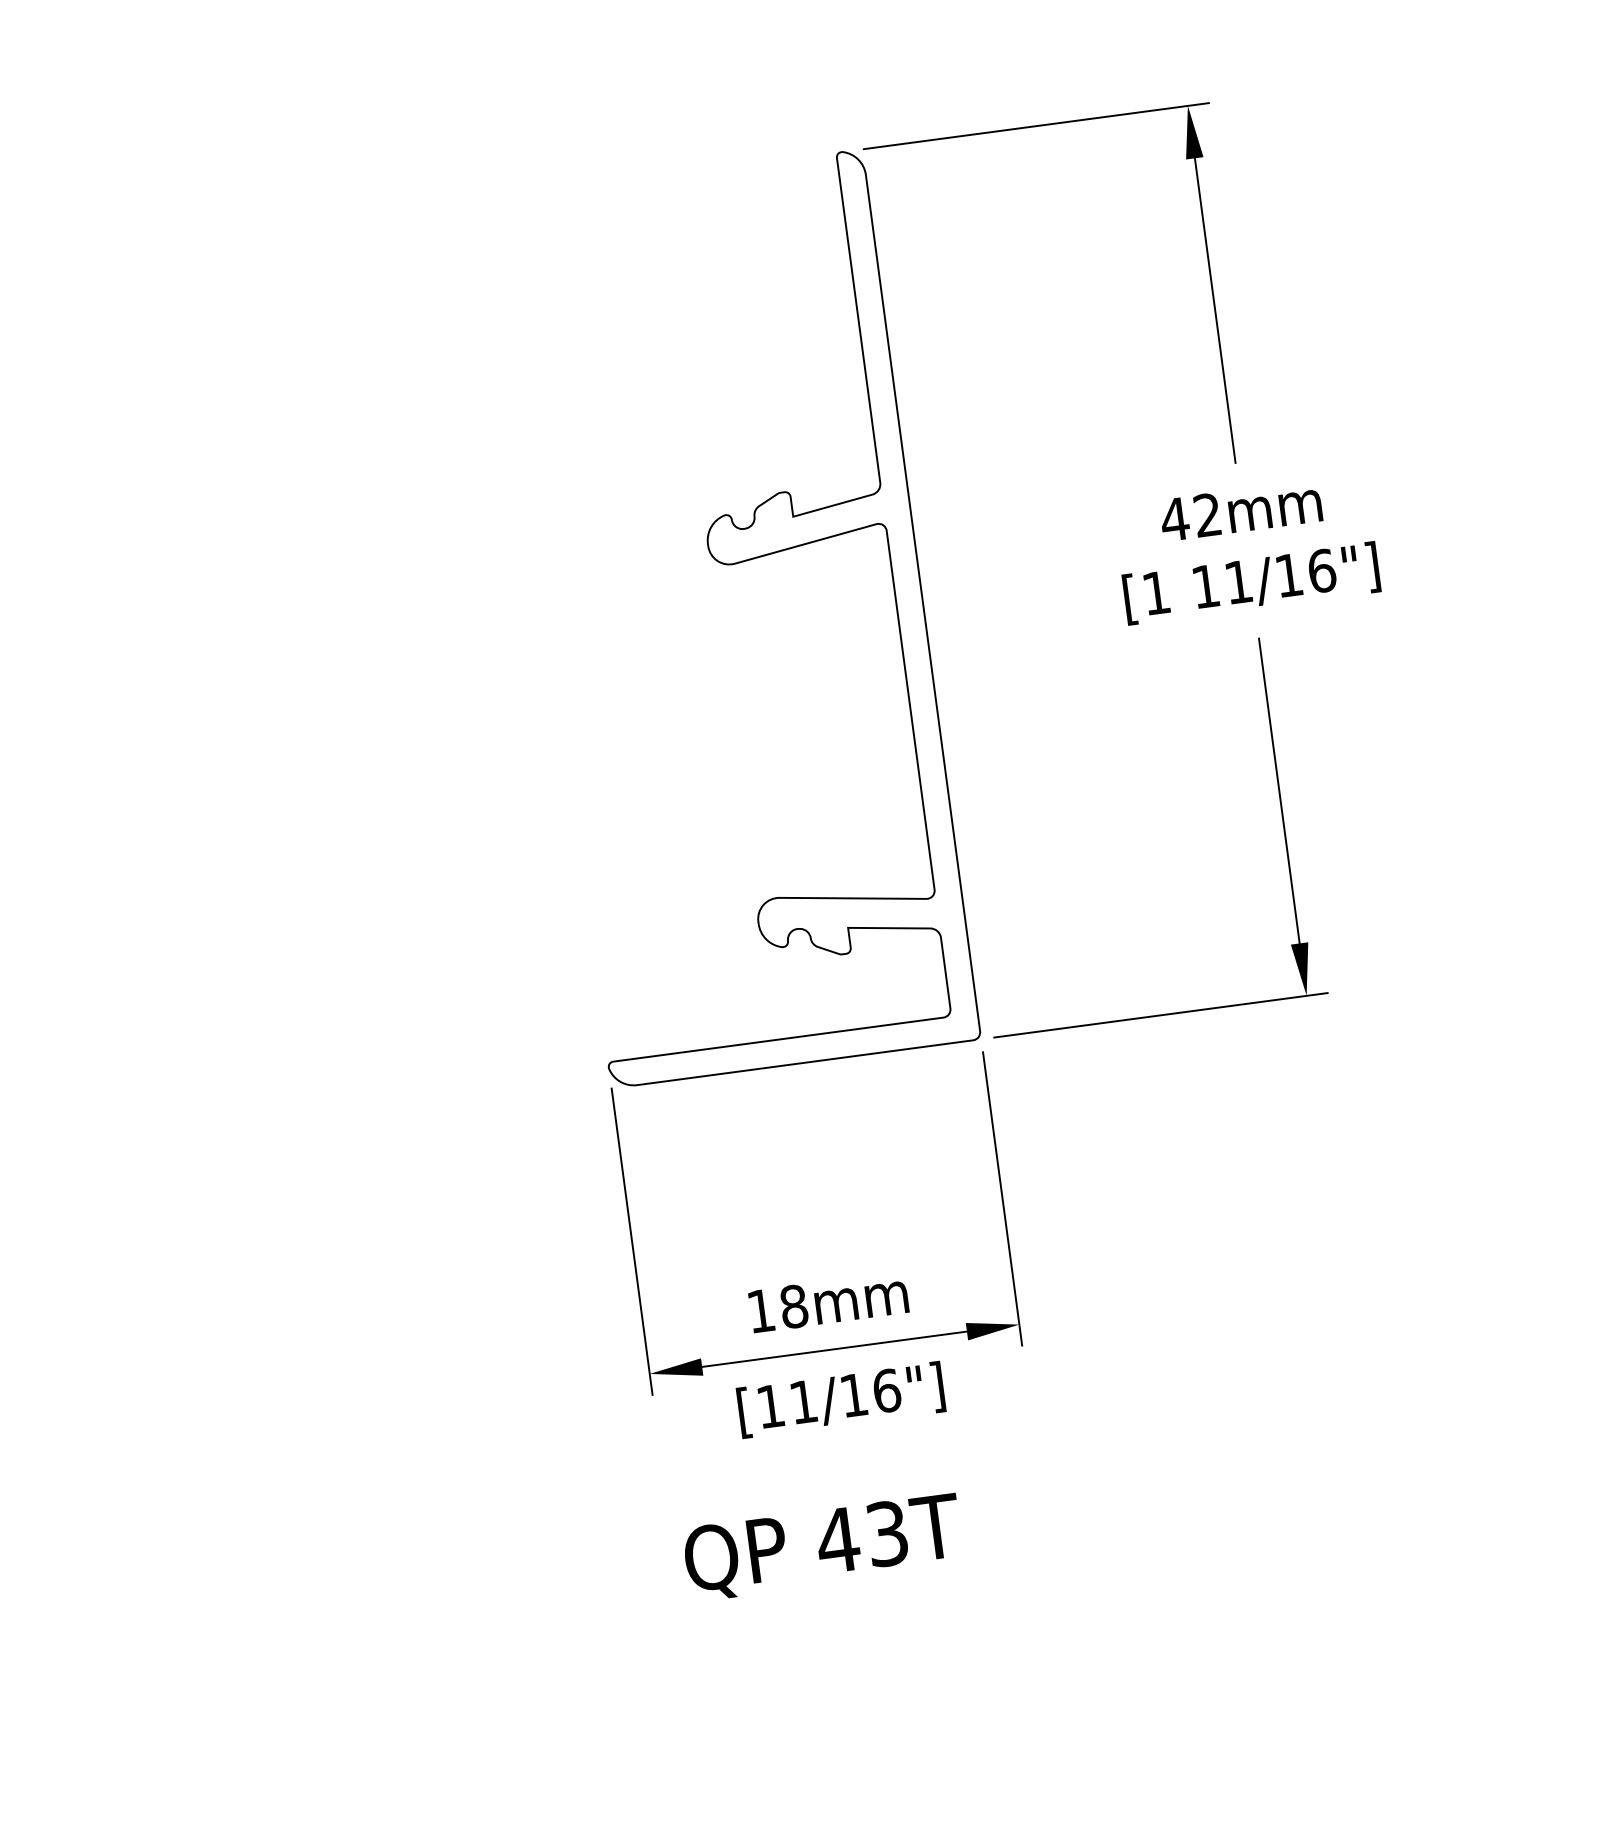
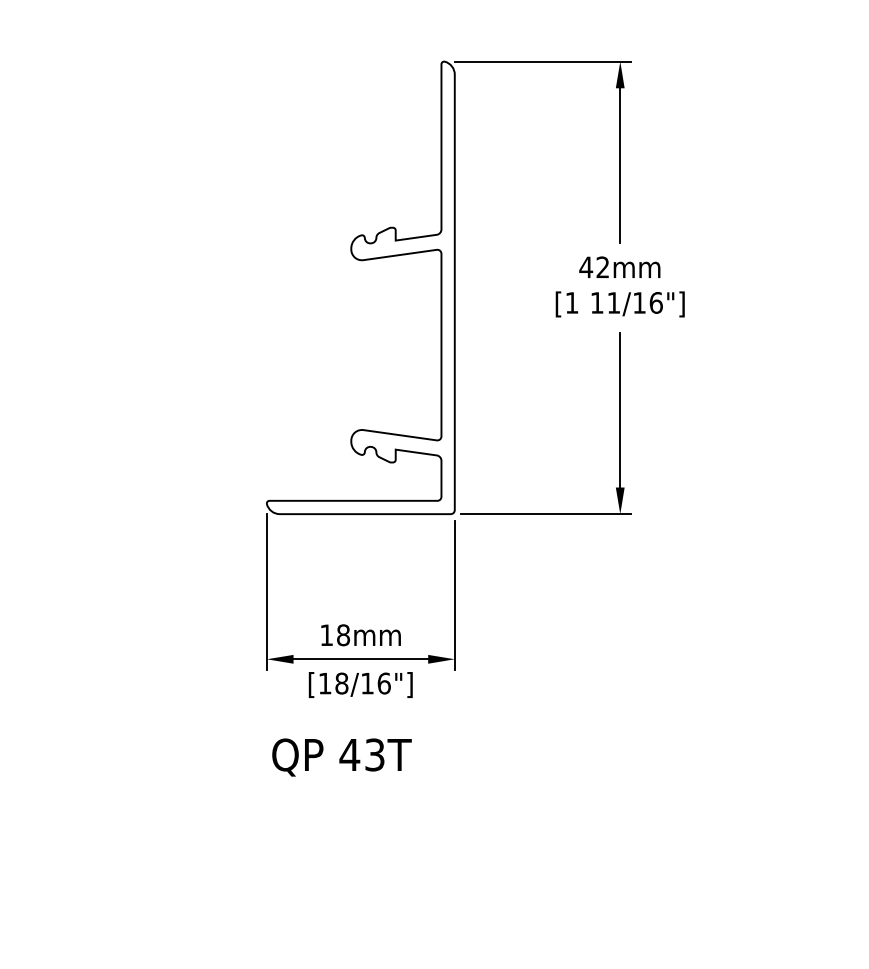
text: (802, 1401) -> (341, 683), [11/16"] -> [18/16"]

